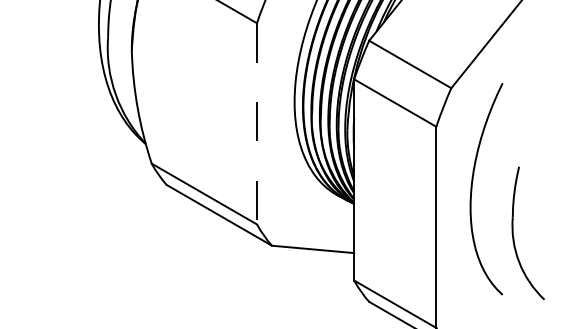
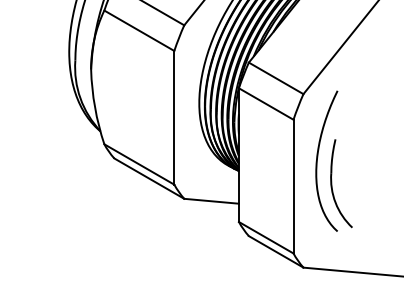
line: (257, 123) -> (174, 117), dashed -> solid
part: (514, 233) -> (332, 183), moved

